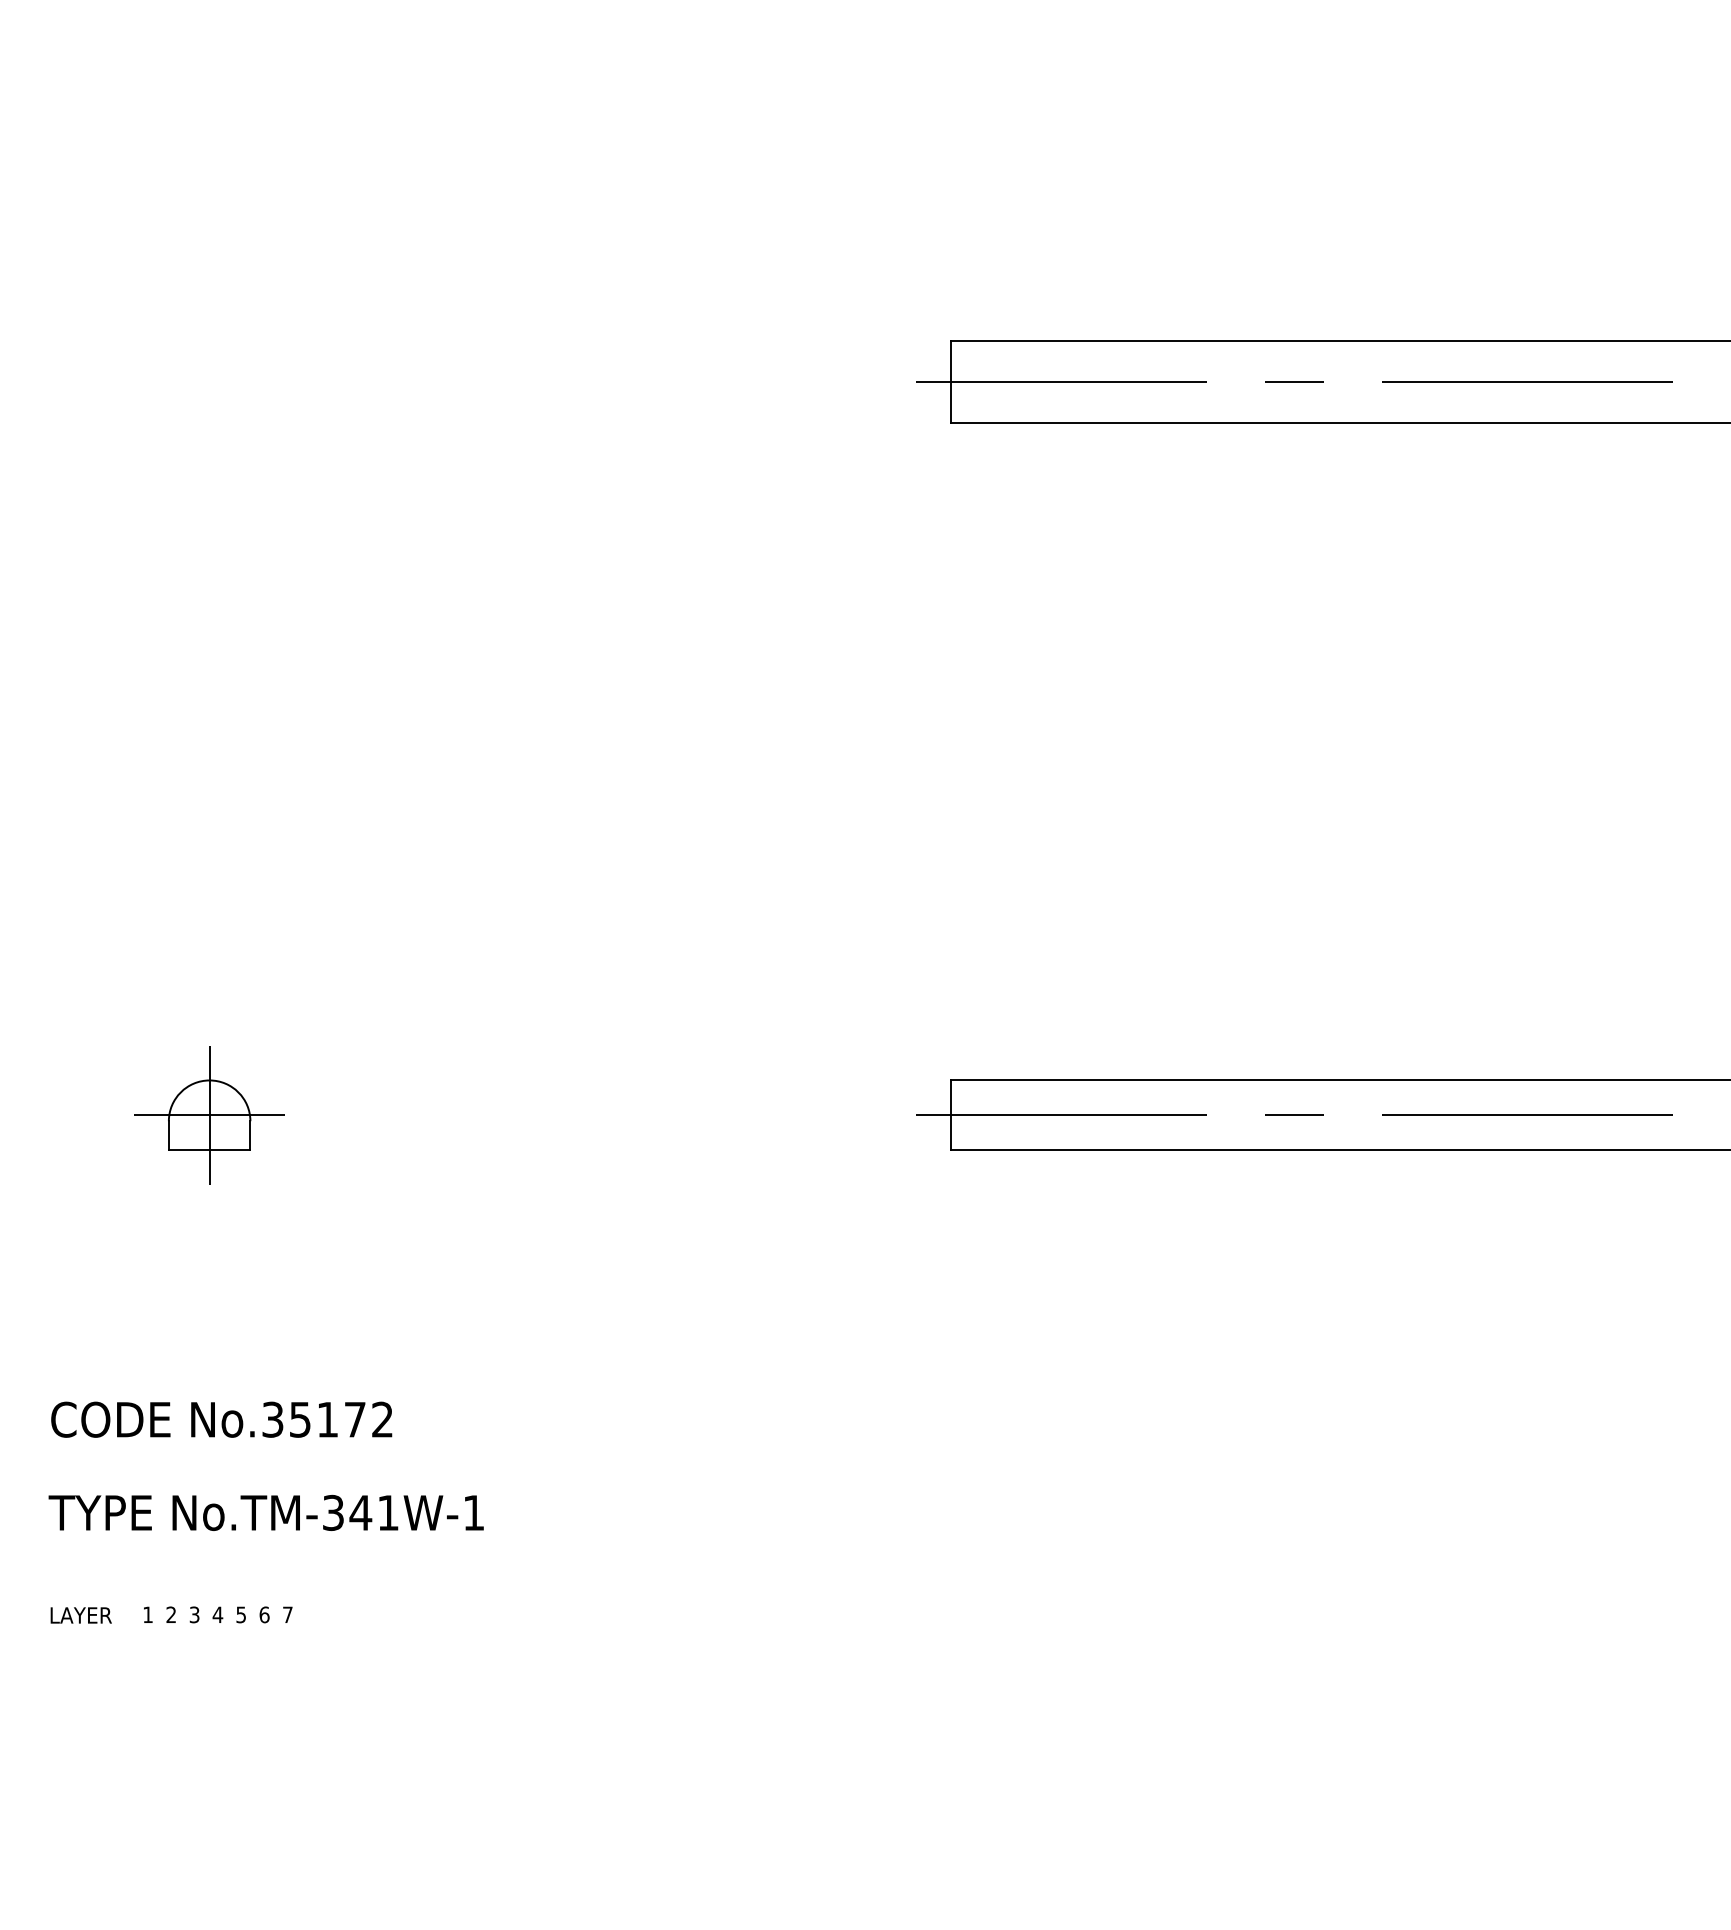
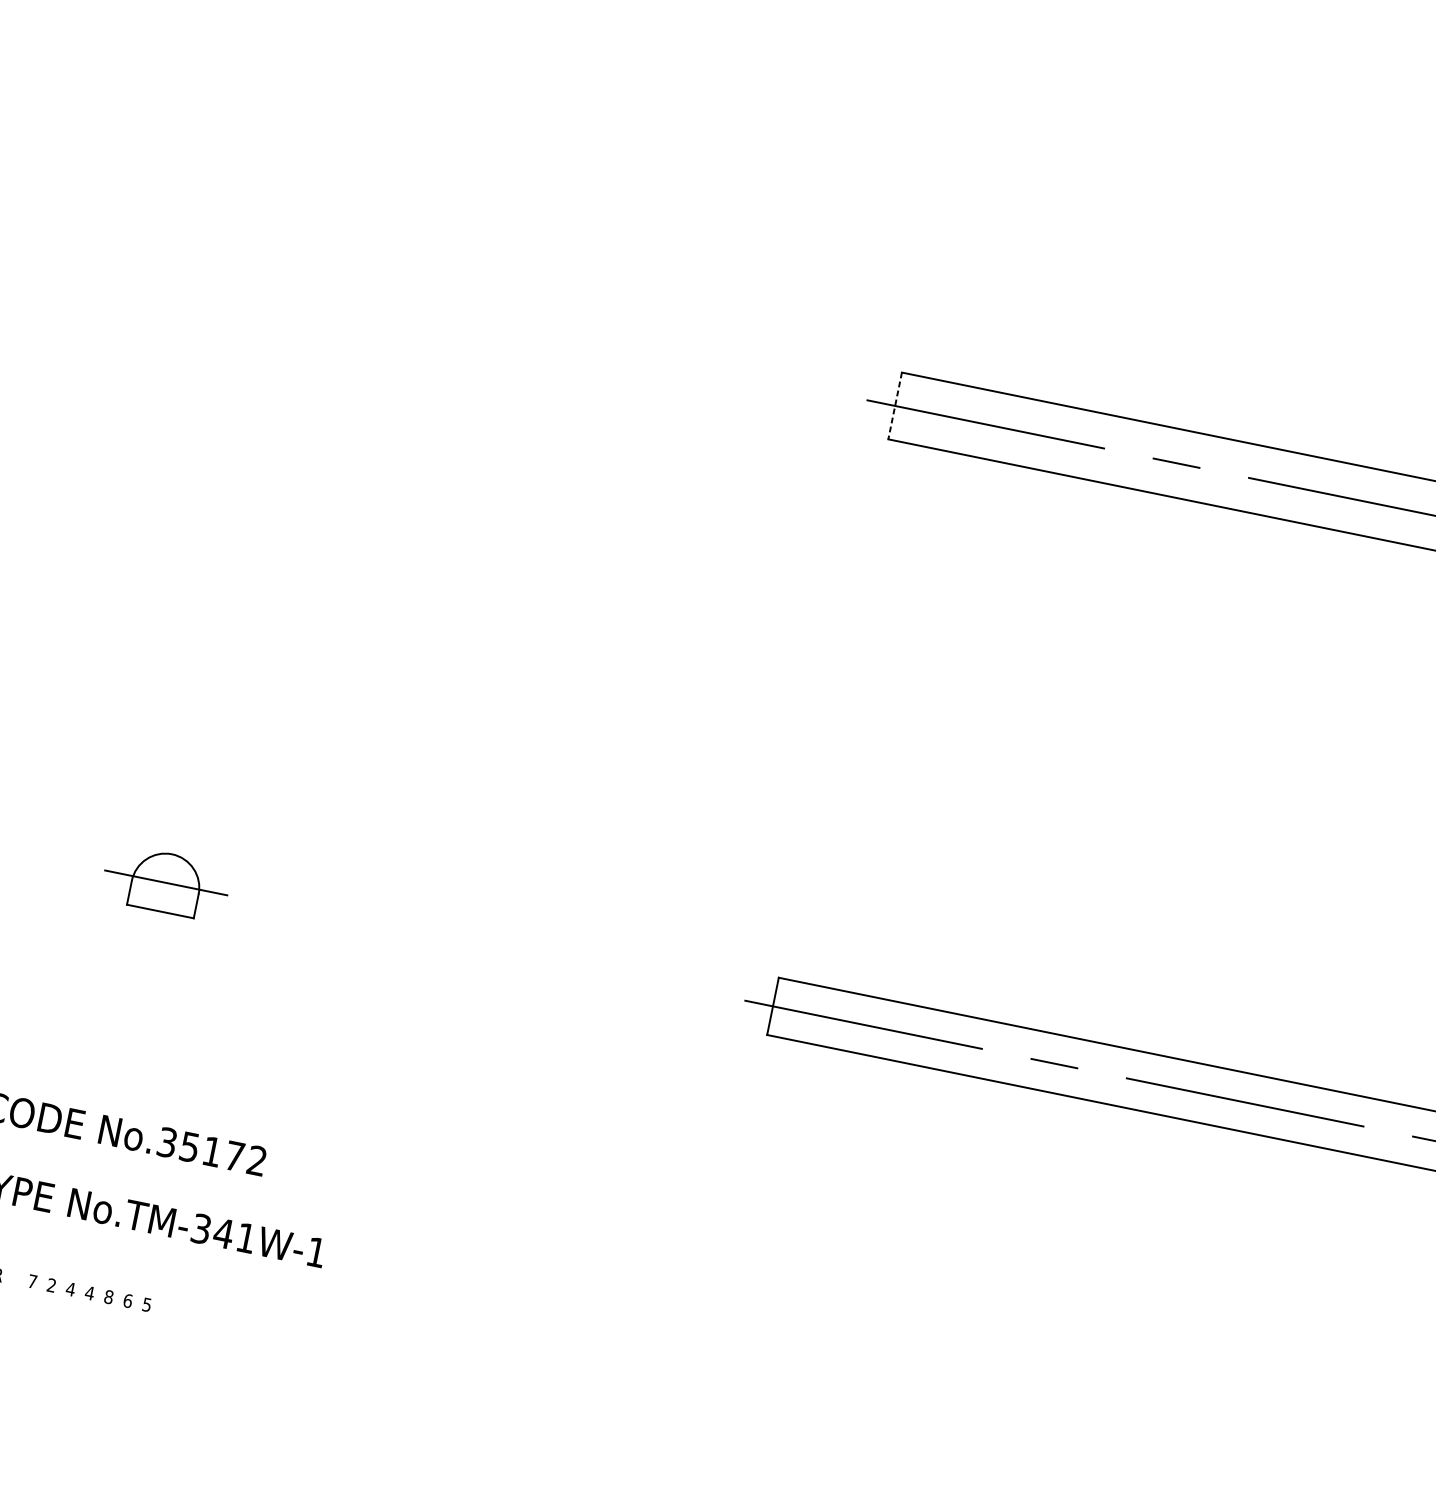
line: (950, 382) -> (894, 406), solid -> dashed
line: (209, 1115) -> (166, 882), removed
text: (147, 1614) -> (32, 1281), 1 -> 7
text: (194, 1614) -> (70, 1289), 3 -> 4
text: (241, 1614) -> (109, 1296), 5 -> 8
text: (287, 1614) -> (146, 1304), 7 -> 5

